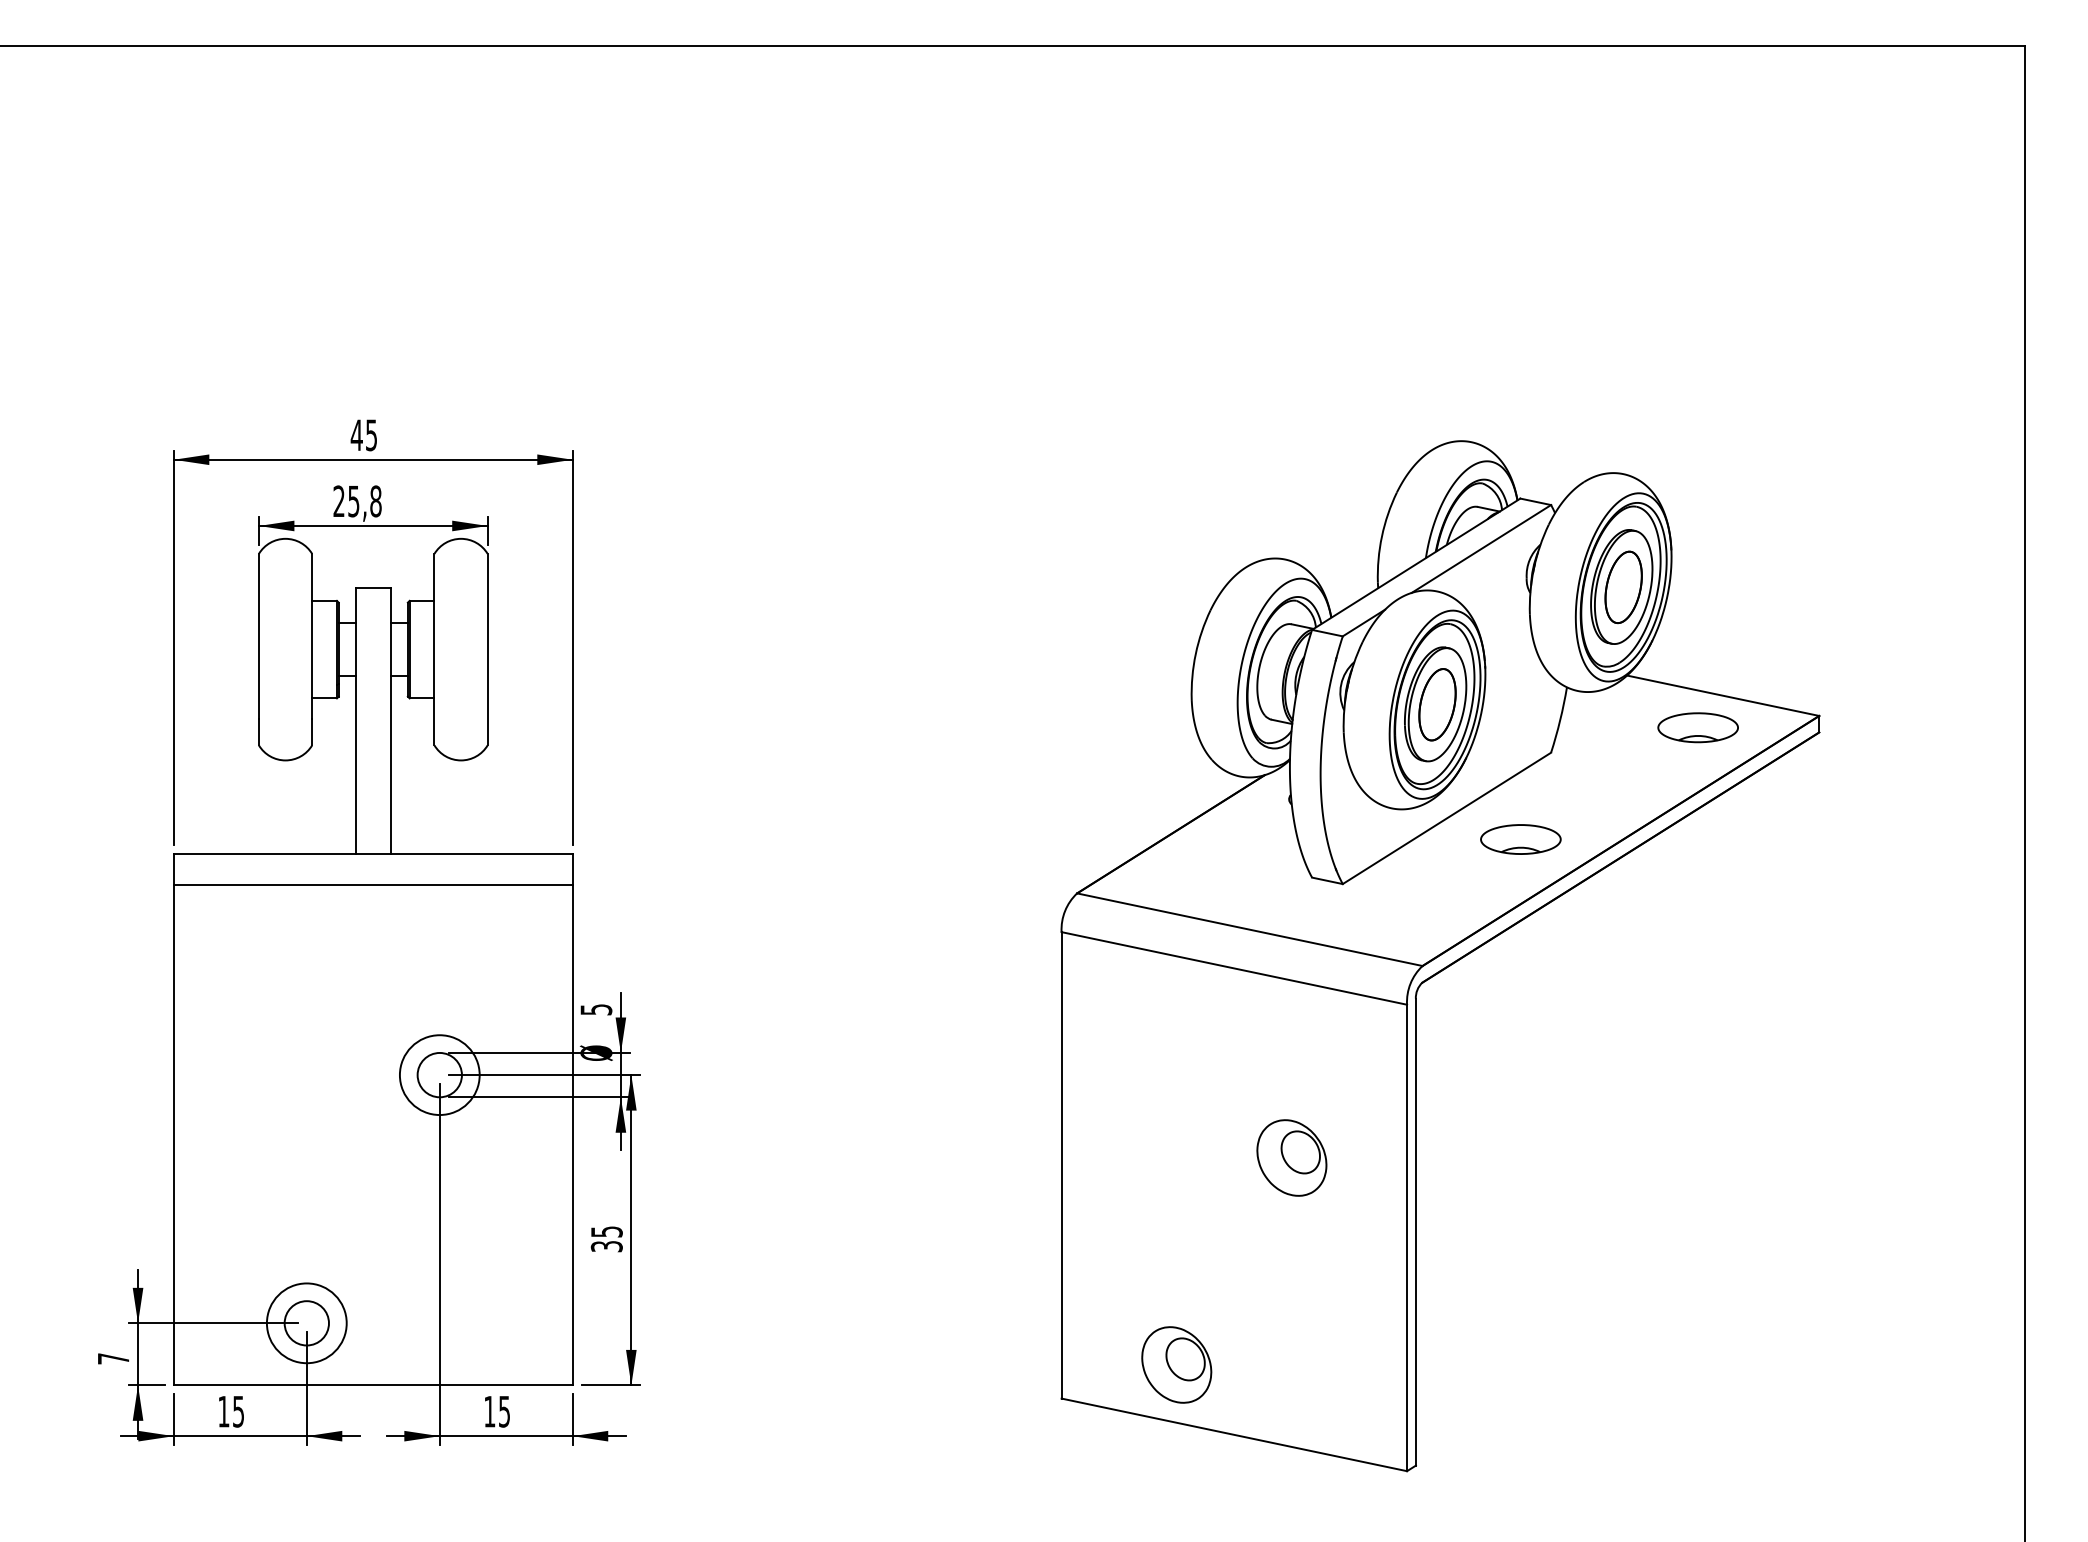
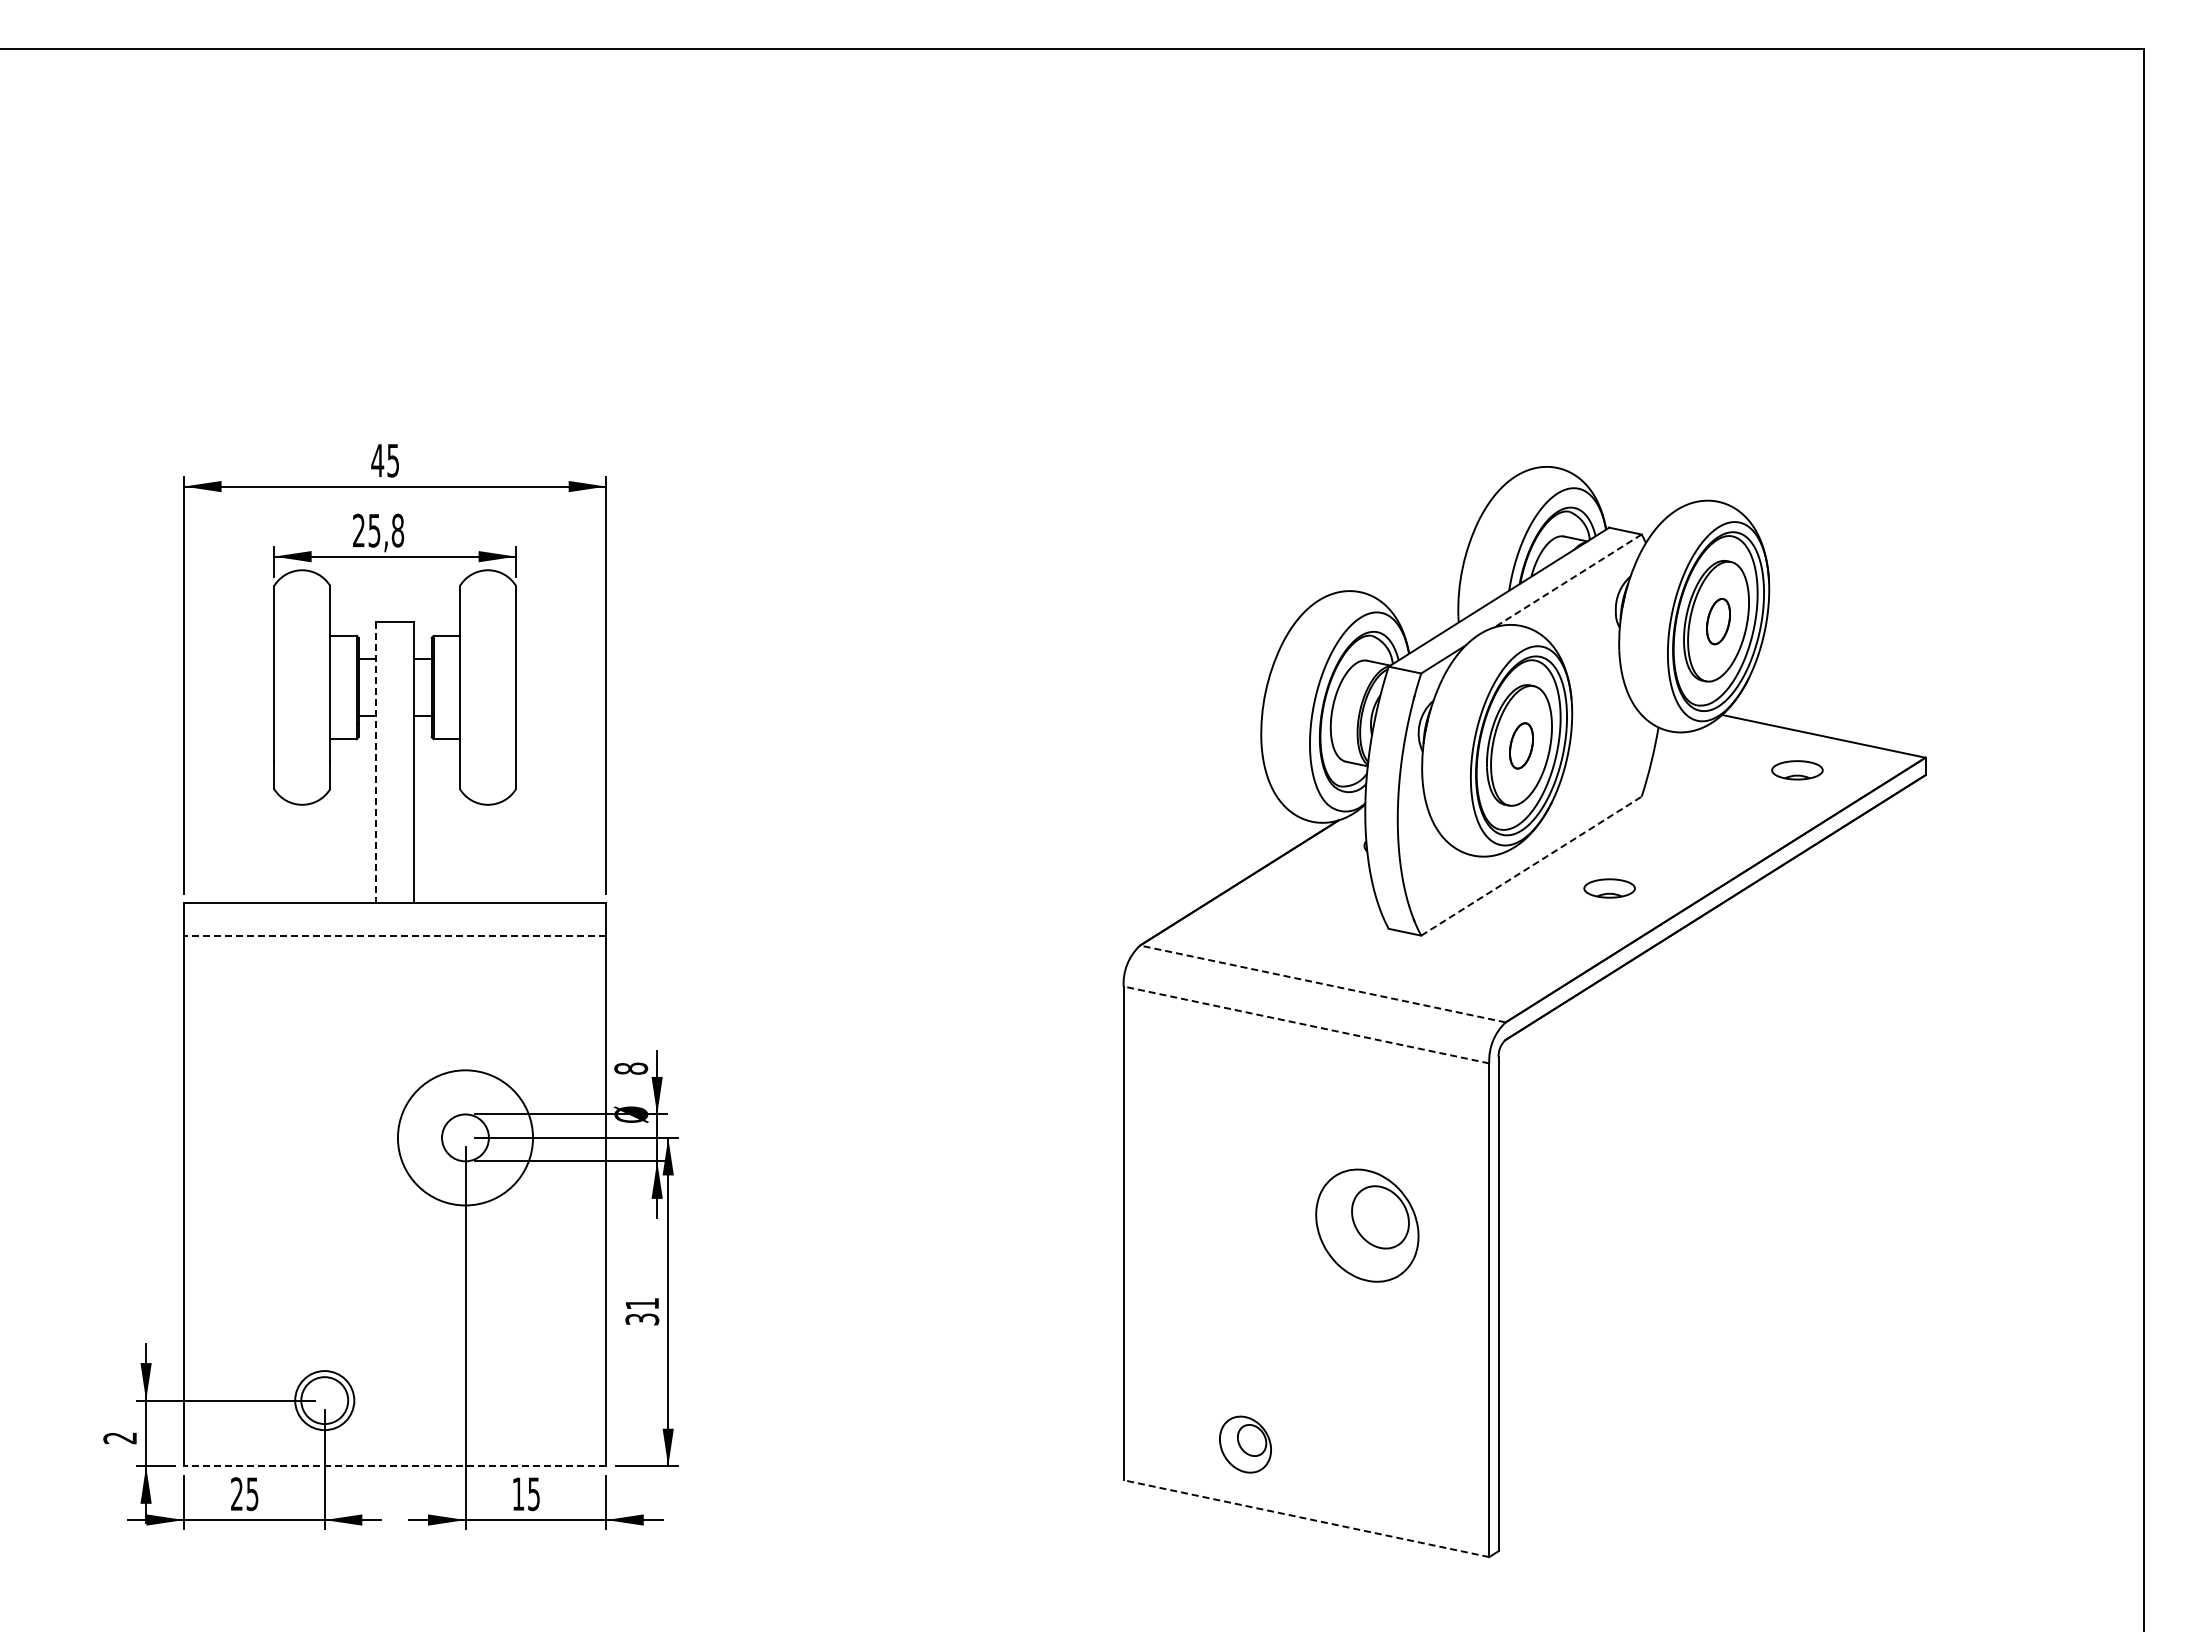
line: (1480, 549) -> (1567, 581), solid -> dashed
part: (1623, 587) -> (1718, 621), size x0.6
part: (1437, 704) -> (1521, 745), size x0.6
line: (355, 720) -> (376, 762), solid -> dashed
part: (1698, 728) -> (1797, 770), size x0.6
line: (1446, 817) -> (1531, 865), solid -> dashed
part: (1520, 839) -> (1609, 888), size x0.6
line: (372, 884) -> (394, 936), solid -> dashed
line: (1249, 929) -> (1322, 983), solid -> dashed
line: (1234, 967) -> (1306, 1024), solid -> dashed
text: (596, 1009) -> (631, 1068), 5 -> 8
circle: (439, 1074) -> (465, 1137), size x1.6
part: (1292, 1157) -> (1367, 1225), size x1.4
text: (607, 1231) -> (642, 1303), 35 -> 31
circle: (306, 1323) -> (324, 1400), size x0.7
text: (112, 1359) -> (119, 1438), 7 -> 2
part: (1176, 1364) -> (1245, 1444), size x0.7
line: (372, 1385) -> (394, 1466), solid -> dashed
text: (223, 1411) -> (236, 1493), 15 -> 25
line: (1234, 1434) -> (1306, 1518), solid -> dashed

